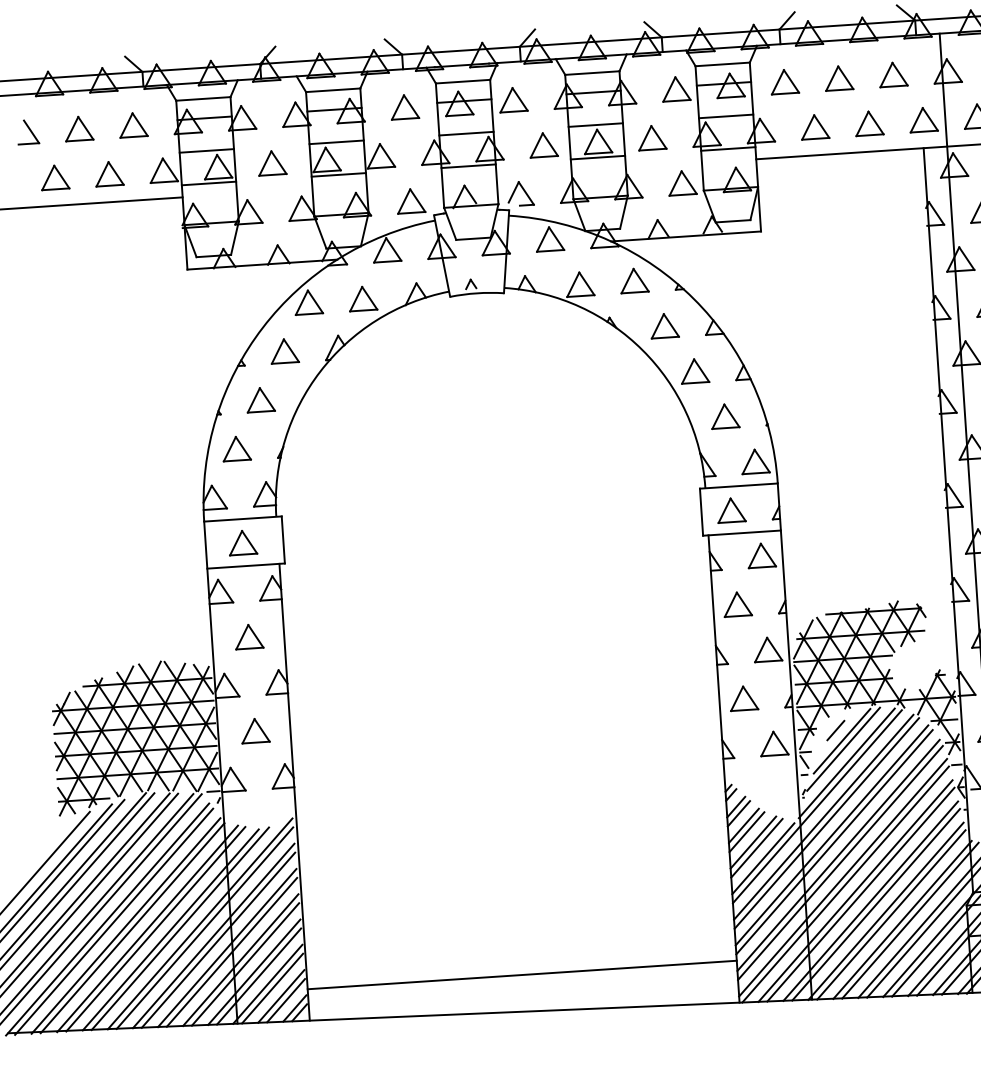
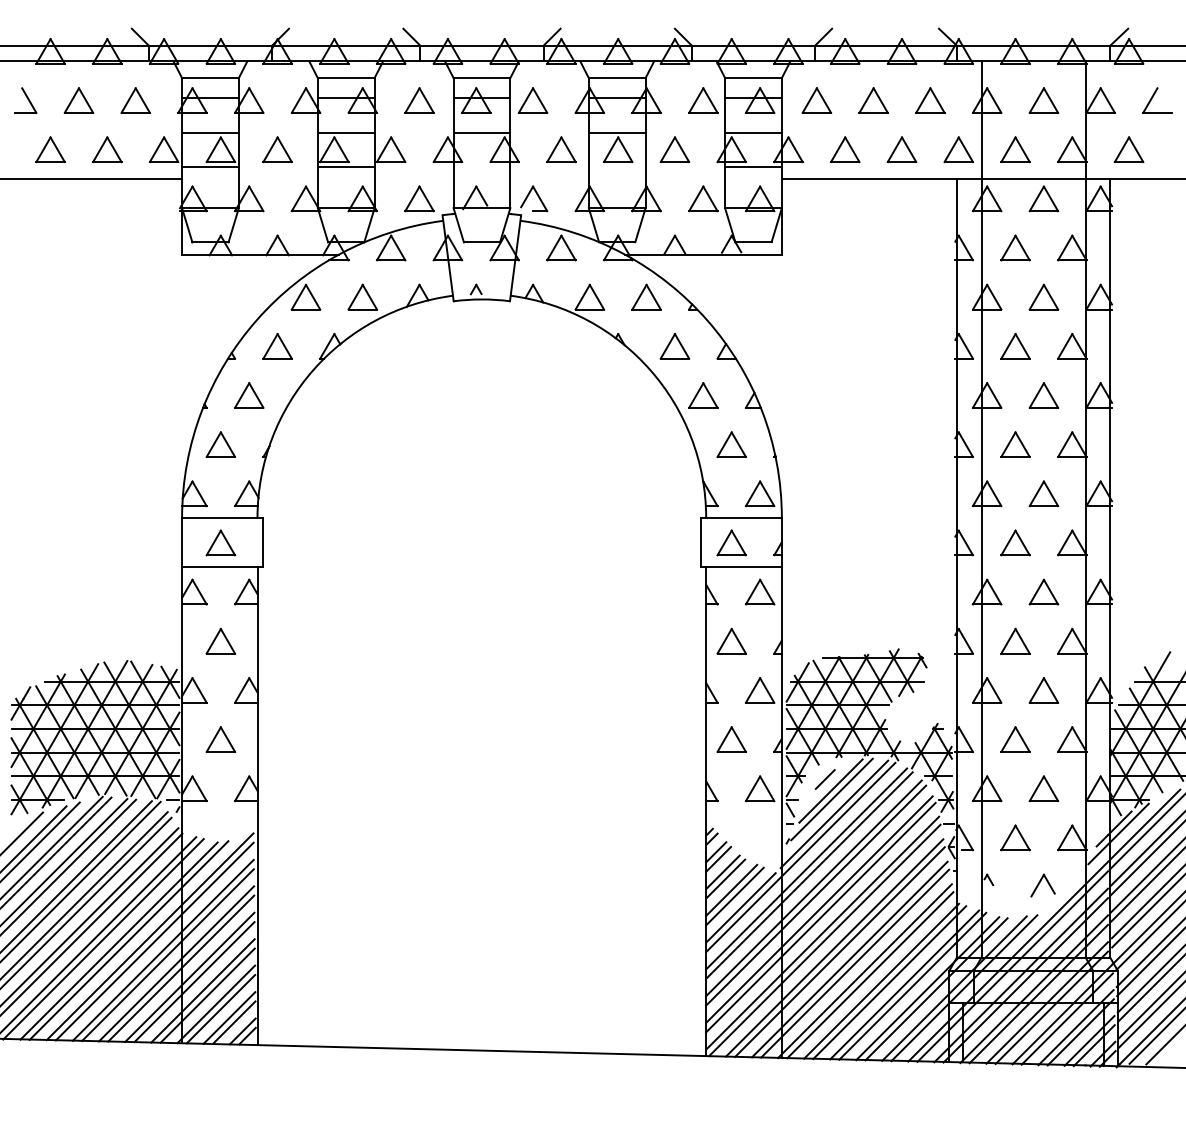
line: (597, 157) -> (616, 166), removed
line: (468, 166) -> (481, 166), removed
line: (521, 975) -> (481, 1012), removed

